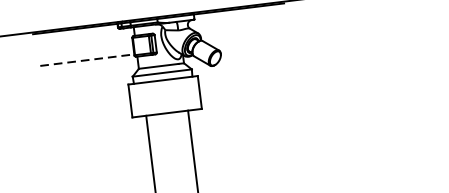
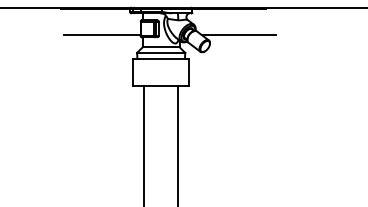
line: (254, 39) -> (238, 35), added
line: (87, 60) -> (102, 35), dashed -> solid

